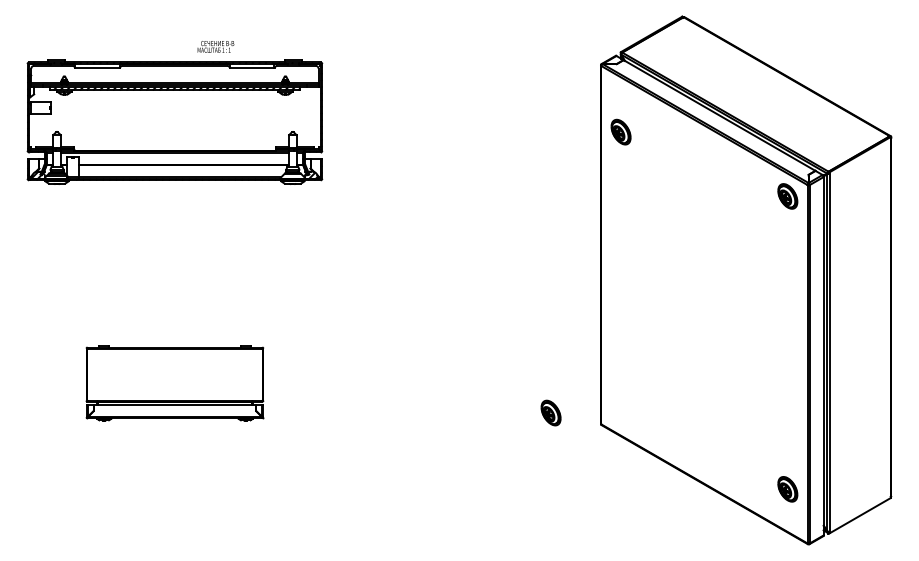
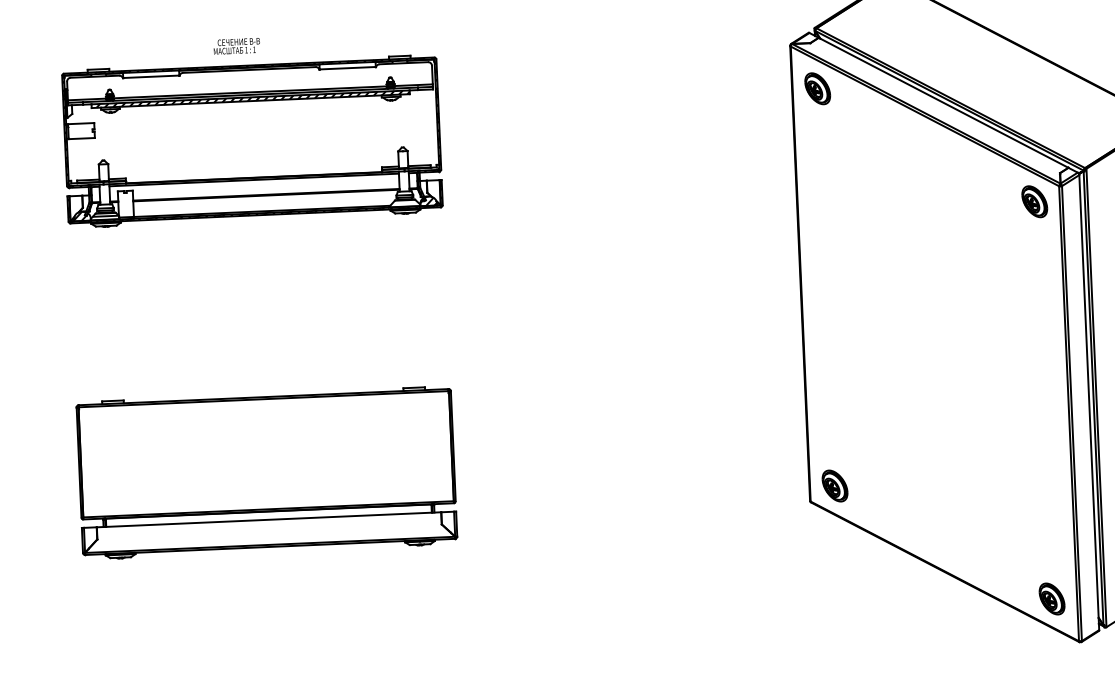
text: (215, 46) -> (236, 45), moved
part: (620, 131) -> (816, 87), moved
part: (174, 383) -> (266, 473), size x1.67
part: (550, 412) -> (834, 485), moved
part: (787, 489) -> (1051, 599), moved

